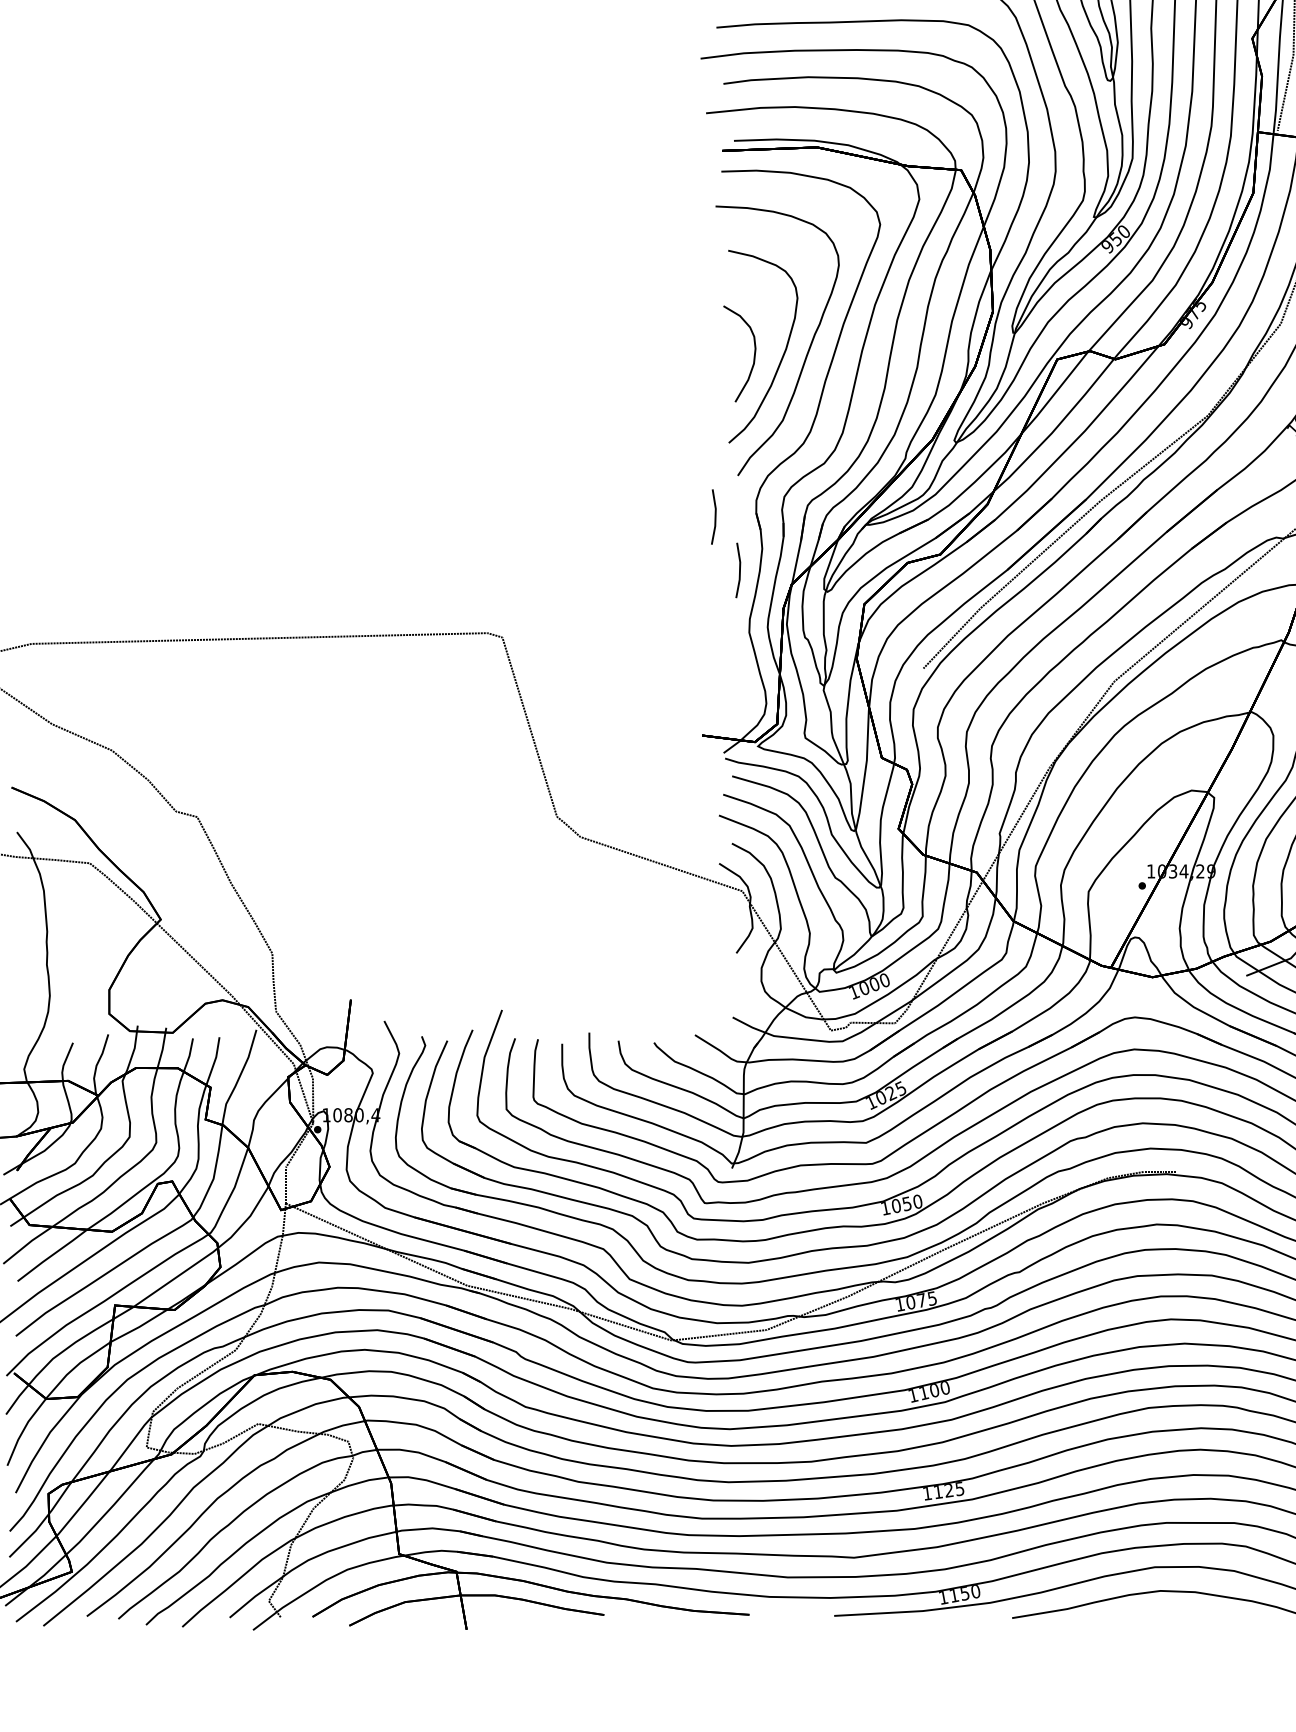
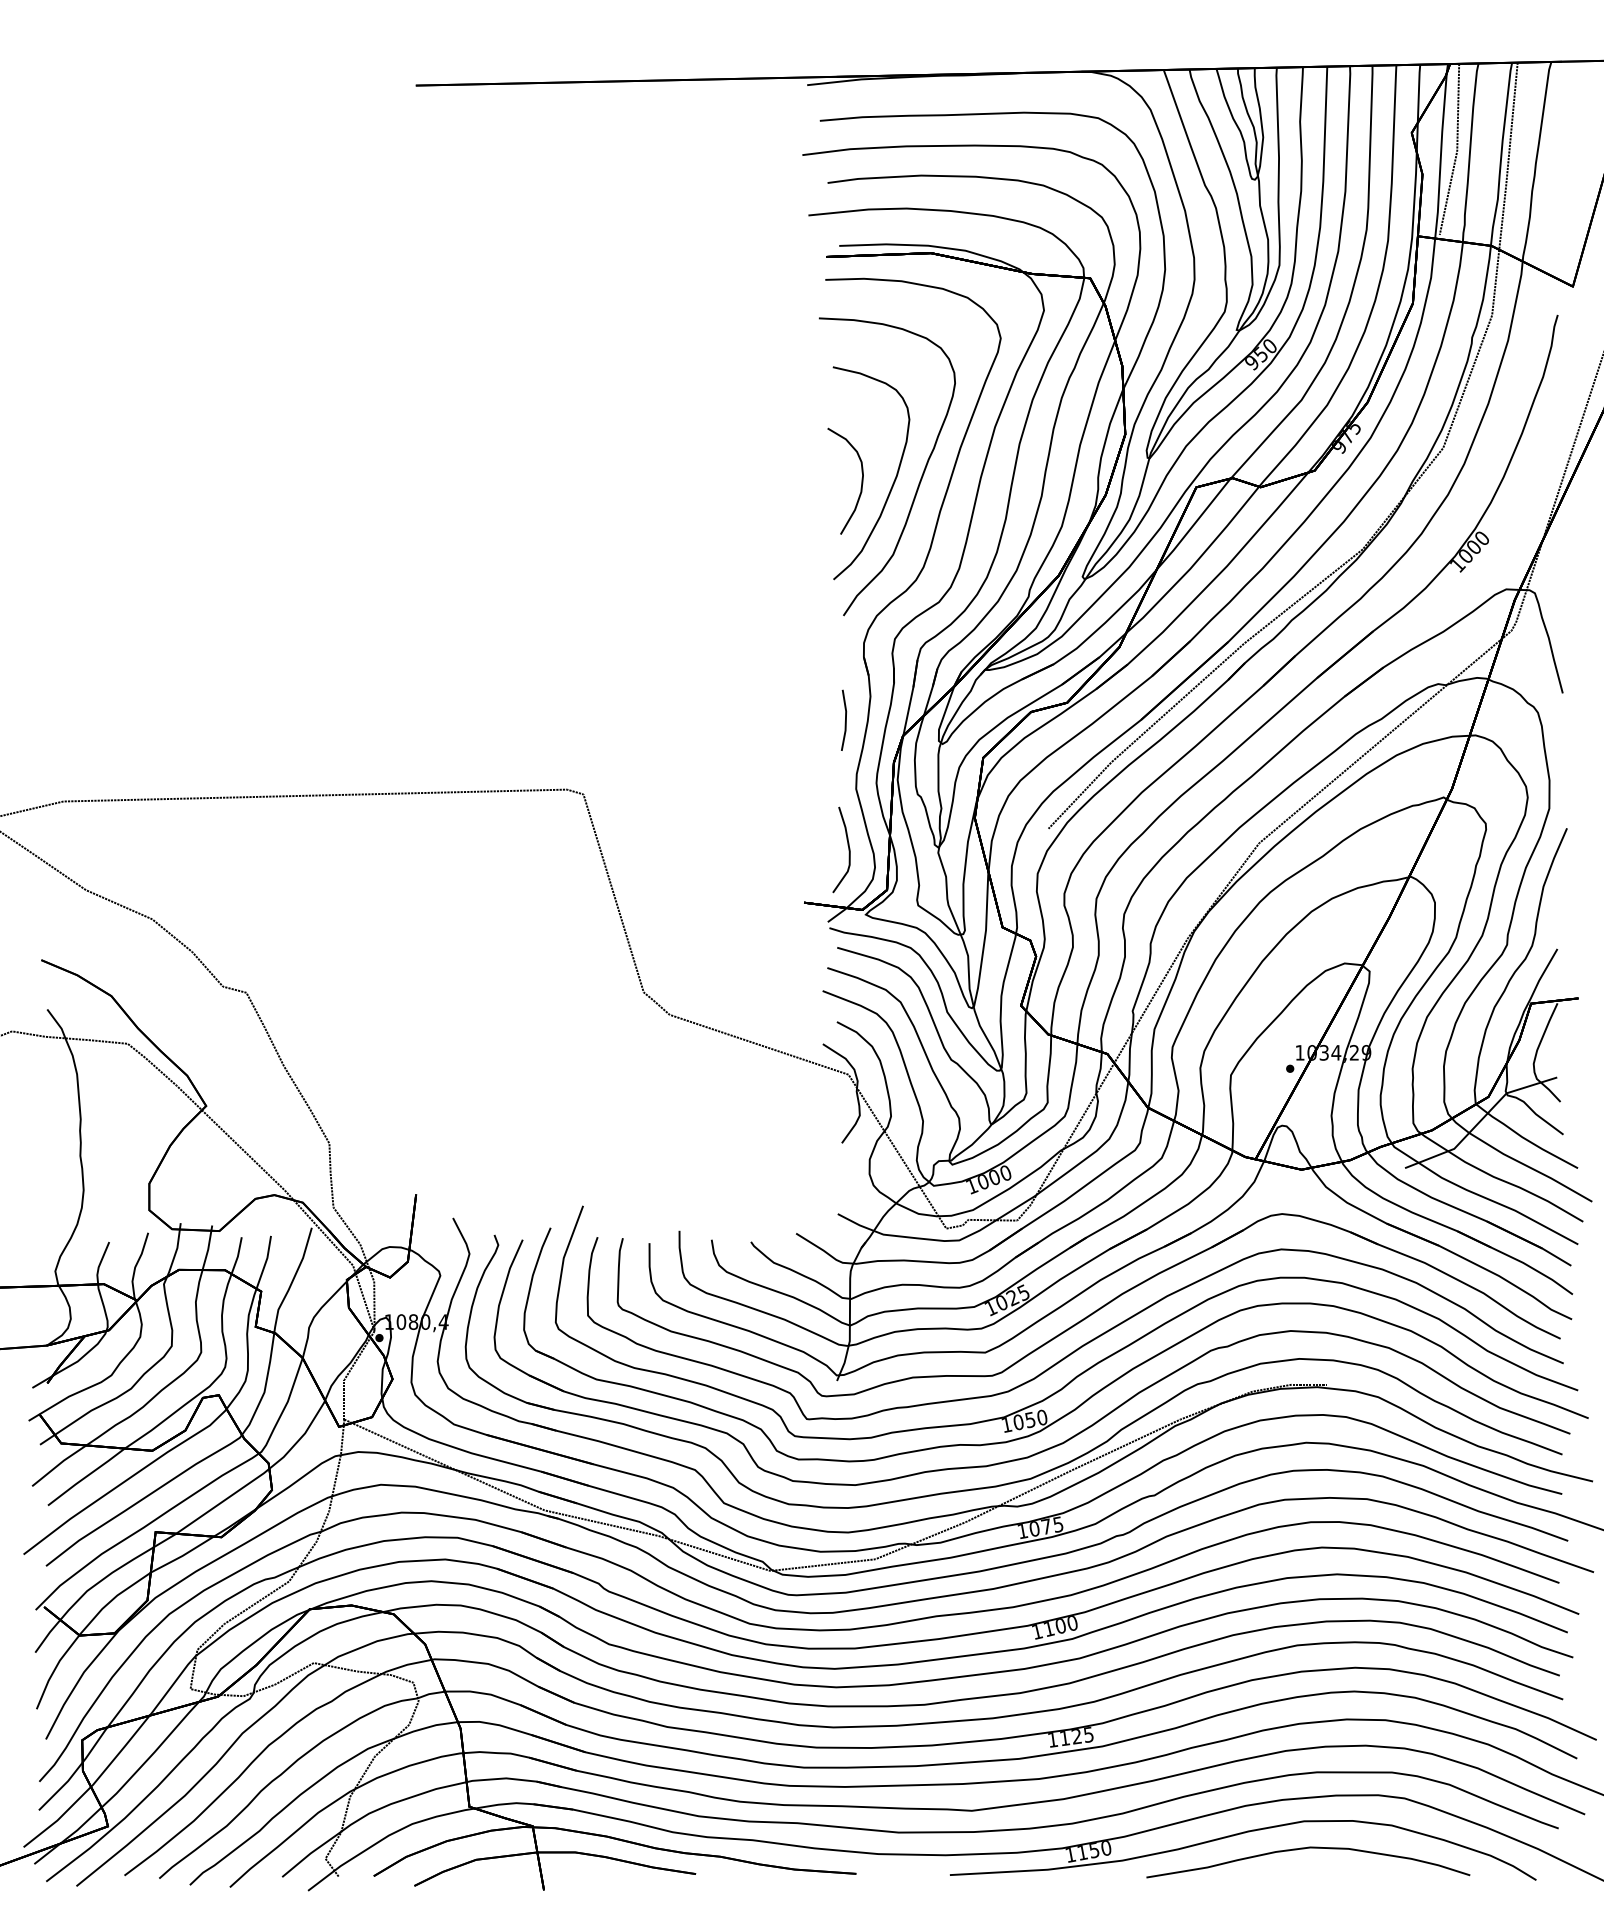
line: (715, 516) -> (818, 660), removed
curve: (742, 687) -> (848, 849), added

